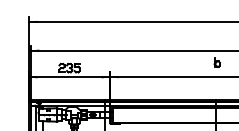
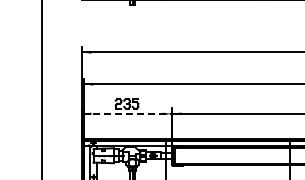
part: (217, 62) -> (291, 97), removed
line: (69, 76) -> (127, 113), solid -> dashed

